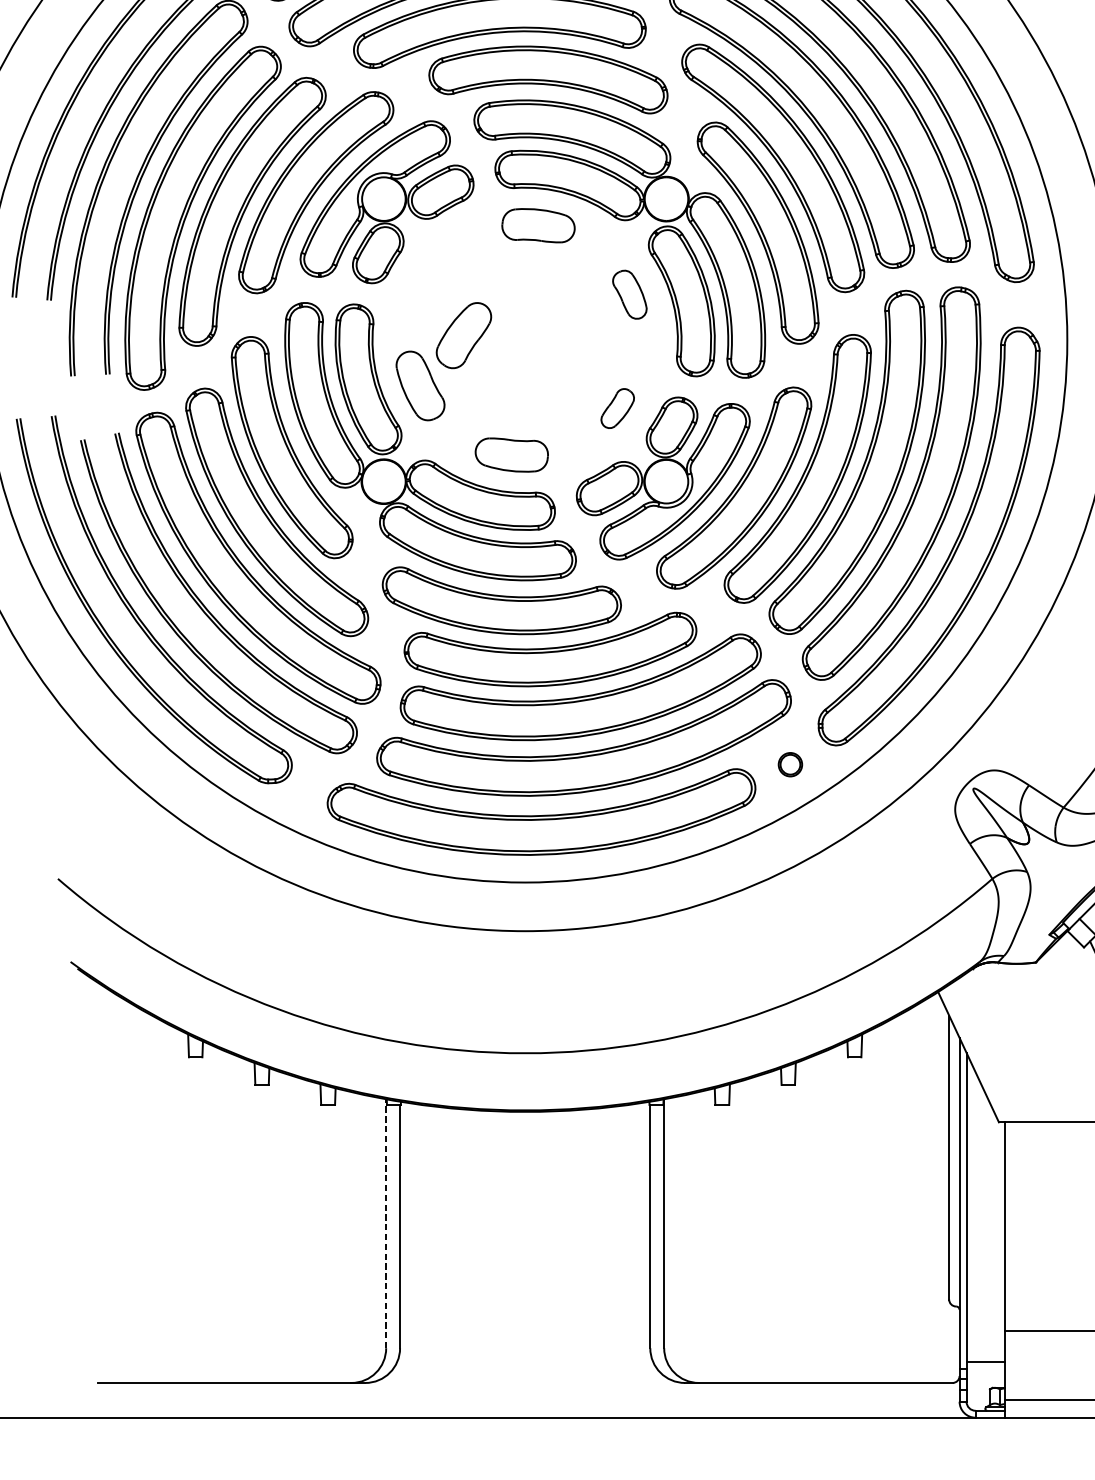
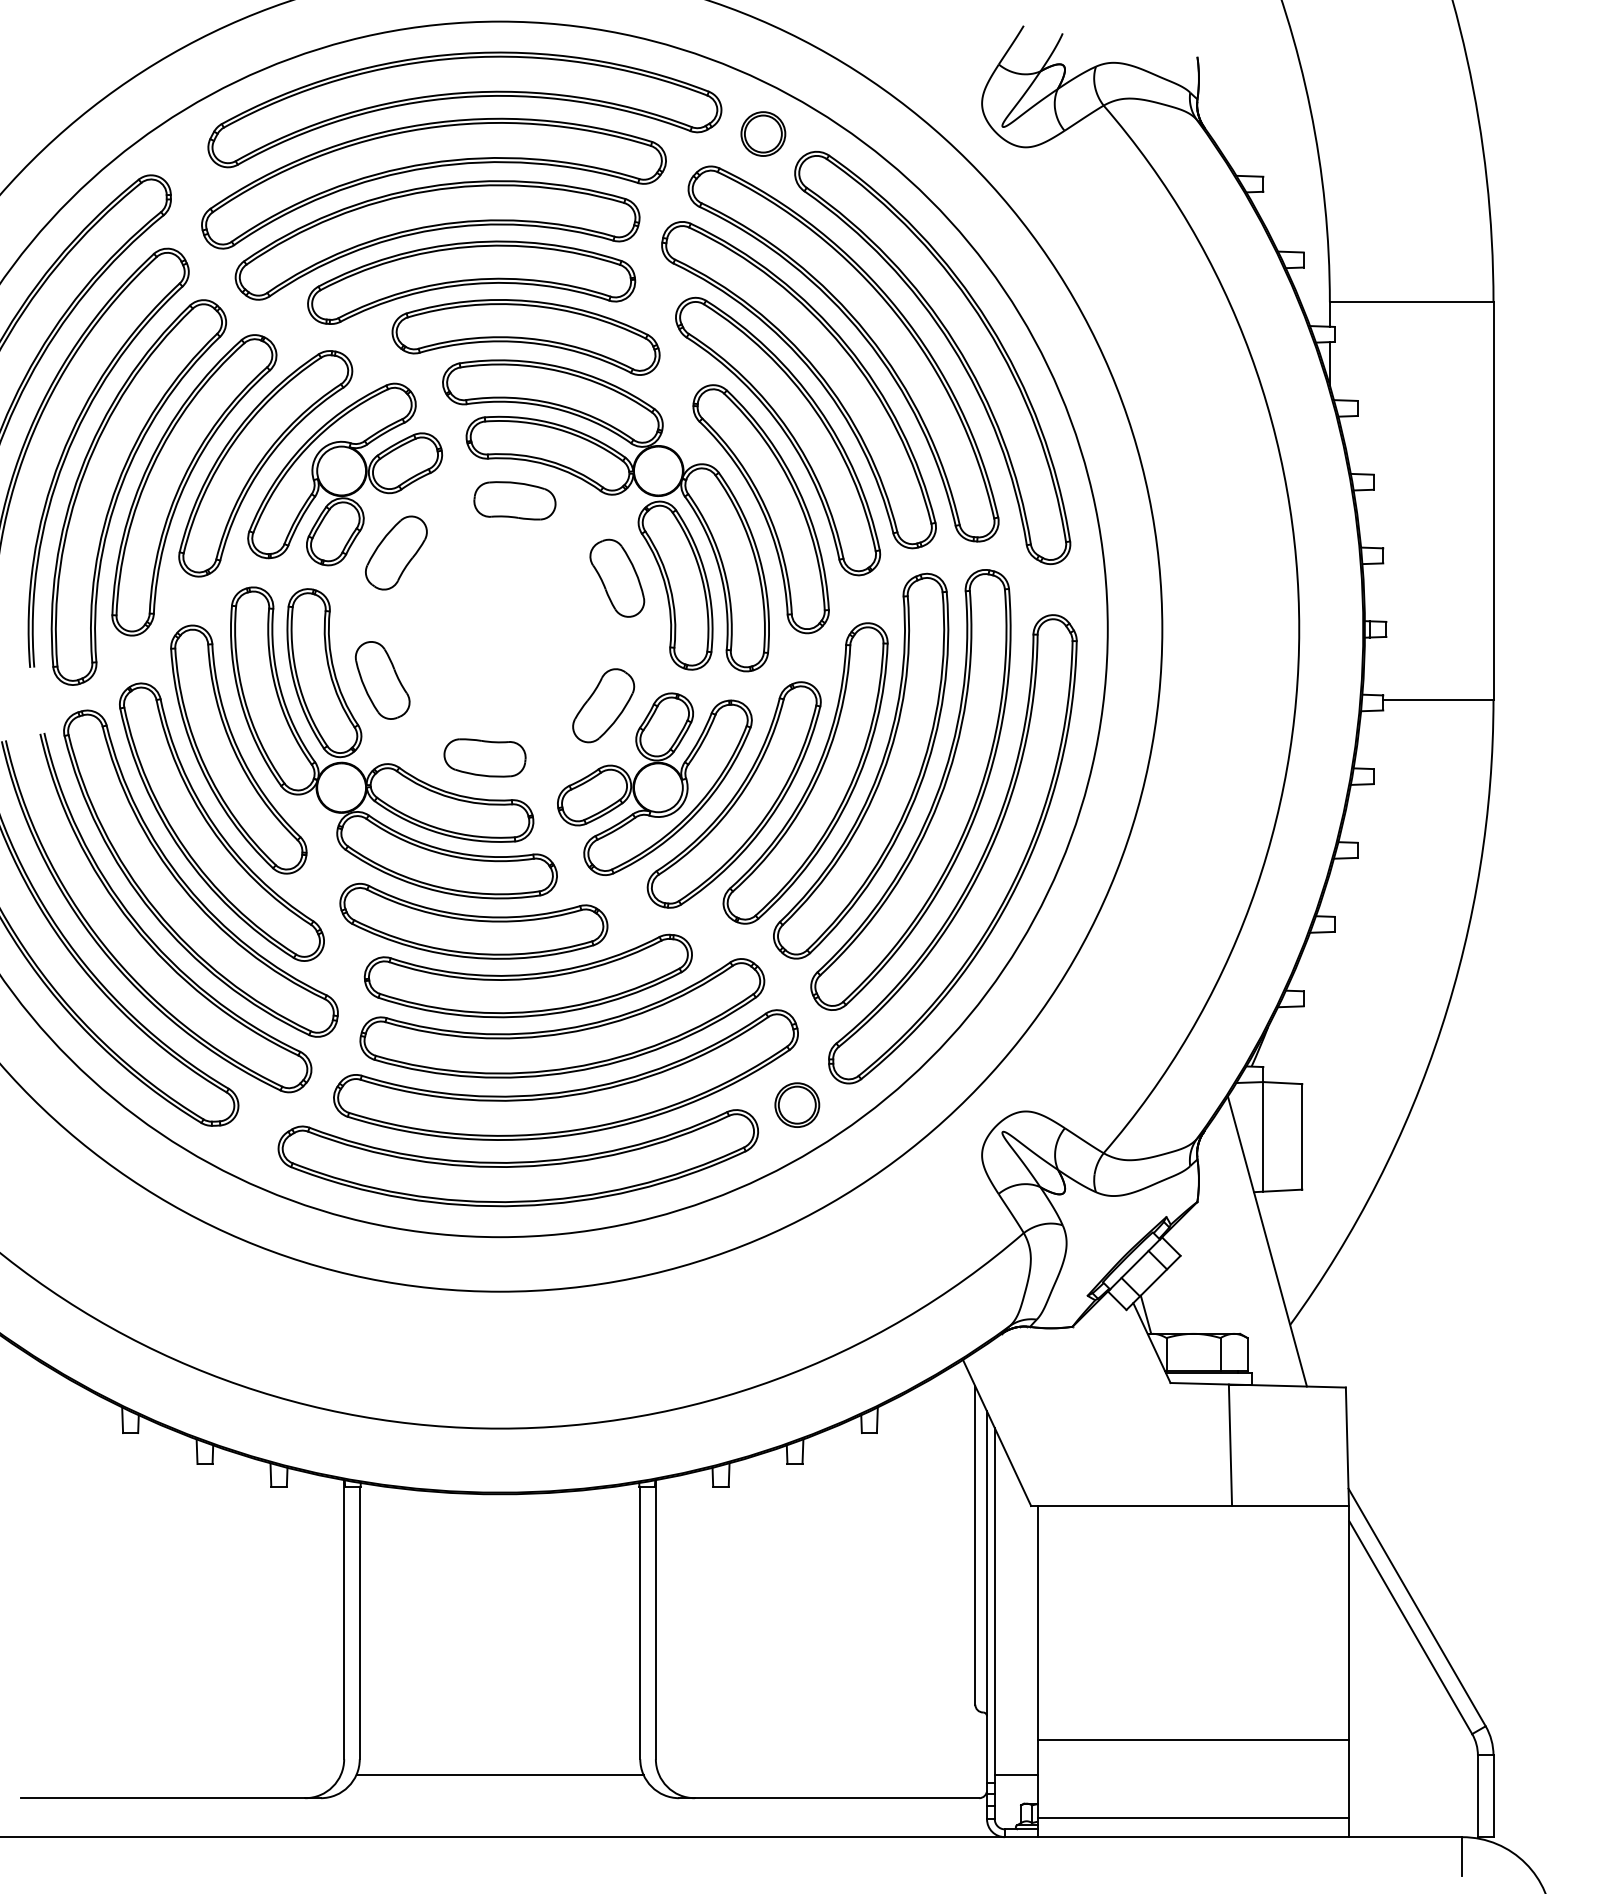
part: (629, 294) -> (617, 577), size x1.43
part: (464, 335) -> (396, 552), moved
part: (617, 408) -> (603, 705), size x1.67
part: (790, 764) -> (797, 1104), size x1.67
line: (386, 1223) -> (344, 1619), dashed -> solid
line: (524, 1361) -> (499, 1774), added

